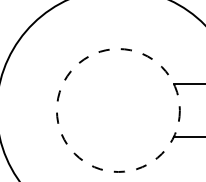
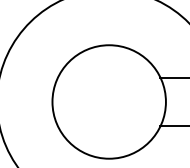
circle: (117, 110) -> (108, 101), dashed -> solid

